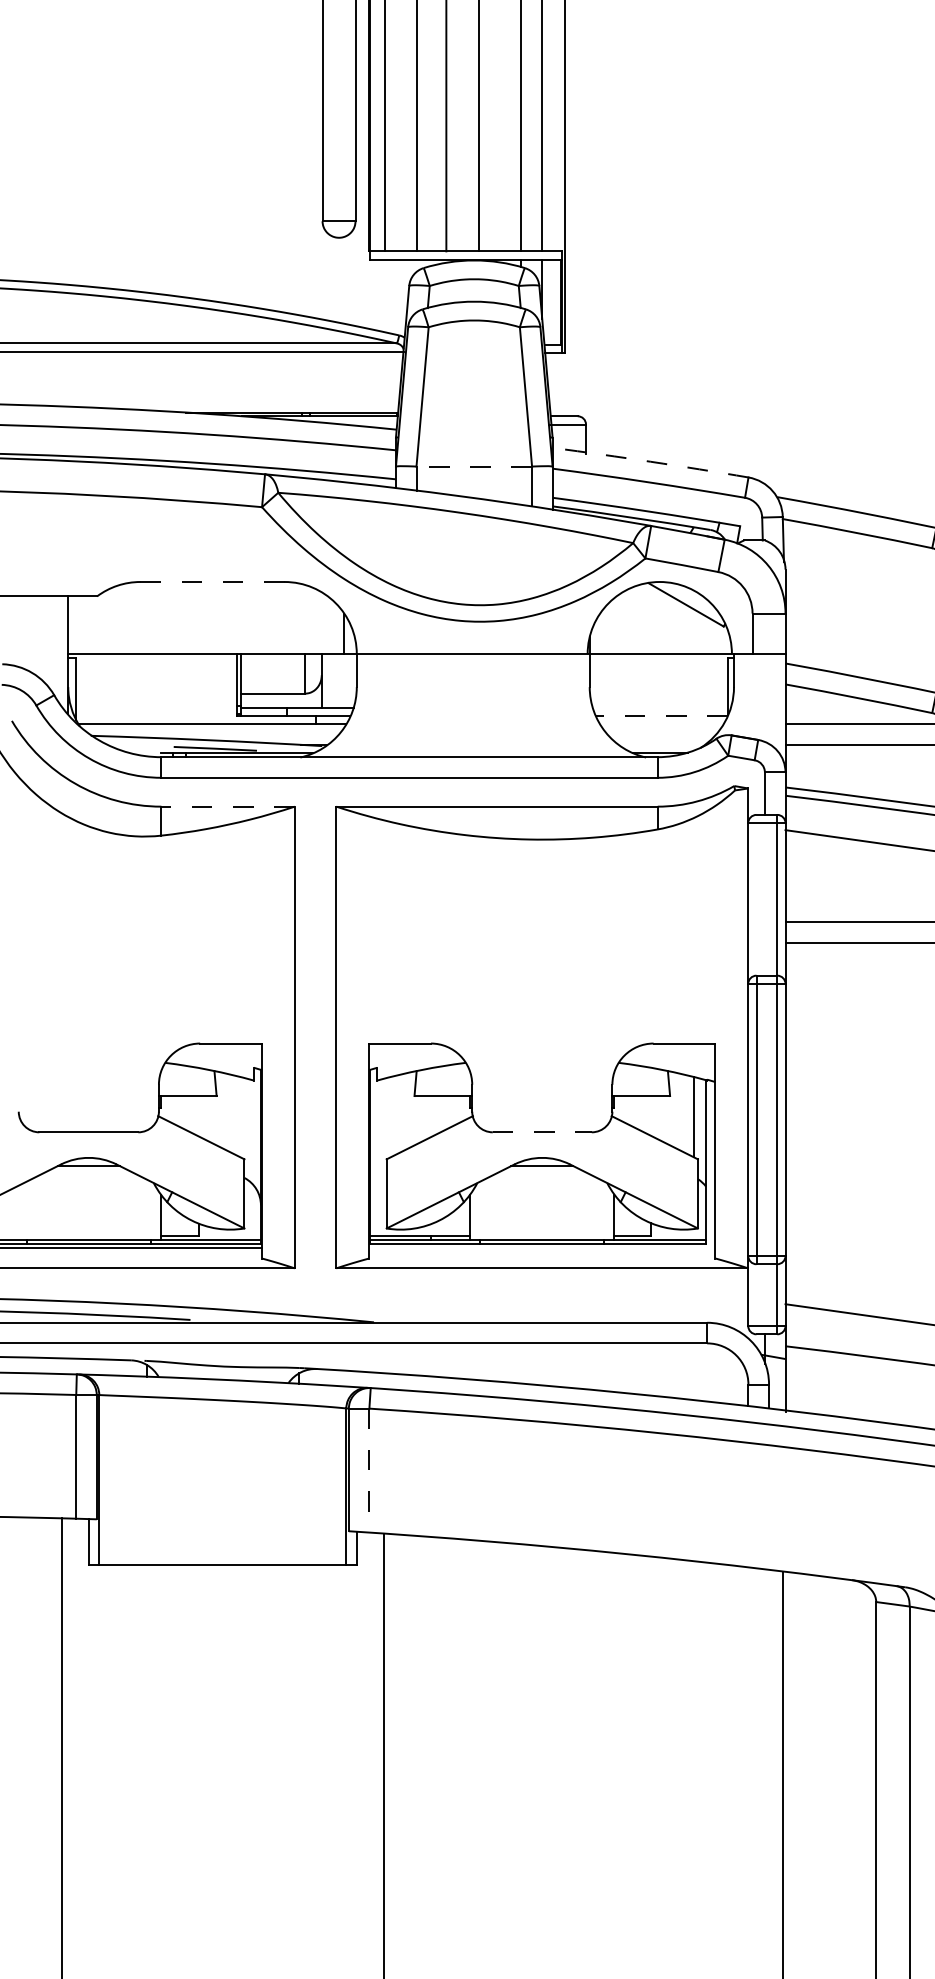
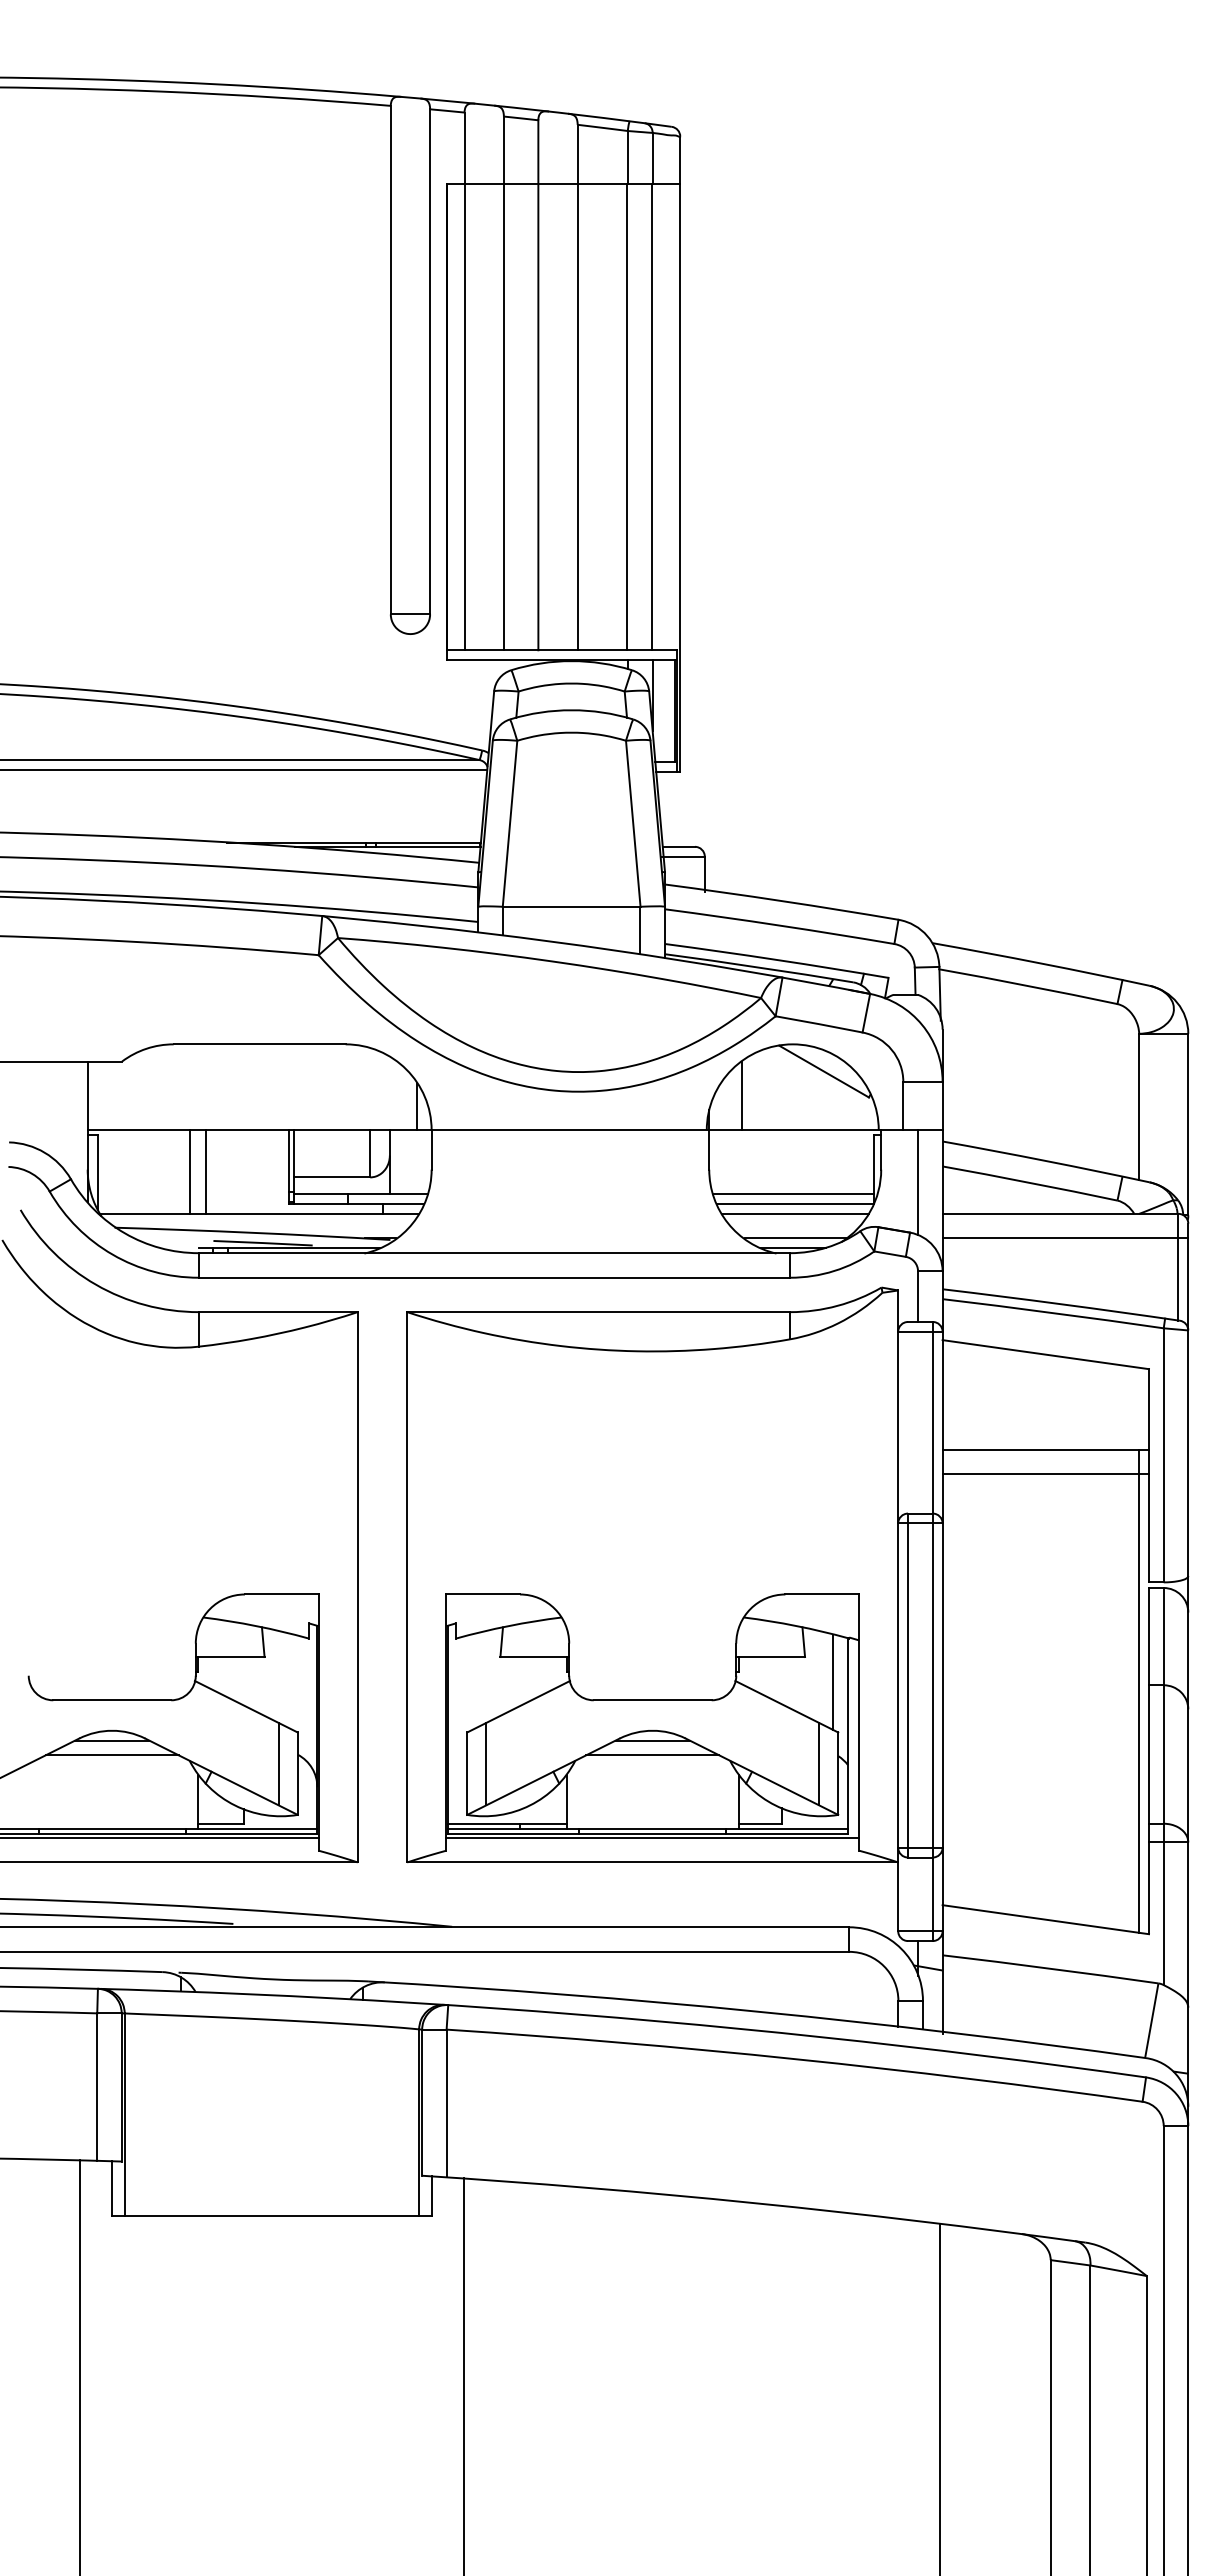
arc: (651, 462) -> (782, 901), dashed -> solid
line: (474, 466) -> (571, 906), dashed -> solid
line: (212, 582) -> (259, 1044), dashed -> solid
line: (616, 624) -> (741, 1095), added
line: (153, 688) -> (189, 1171), added
line: (167, 688) -> (205, 1171), added
line: (765, 697) -> (918, 1182), added
line: (660, 707) -> (793, 1194), added
line: (662, 716) -> (795, 1204), dashed -> solid
line: (661, 723) -> (794, 1213), added
line: (661, 744) -> (794, 1238), added
line: (227, 806) -> (277, 1312), dashed -> solid
line: (542, 1132) -> (652, 1700), dashed -> solid
line: (88, 1178) -> (111, 1755), added
line: (542, 1178) -> (652, 1755), added
line: (228, 1185) -> (278, 1763), added
line: (402, 1185) -> (486, 1763), added
line: (682, 1185) -> (819, 1763), added
line: (542, 1247) -> (652, 1837), added
line: (369, 1470) -> (446, 2103), dashed -> solid

